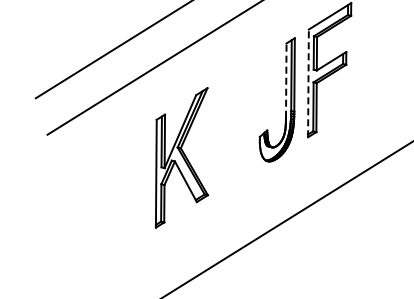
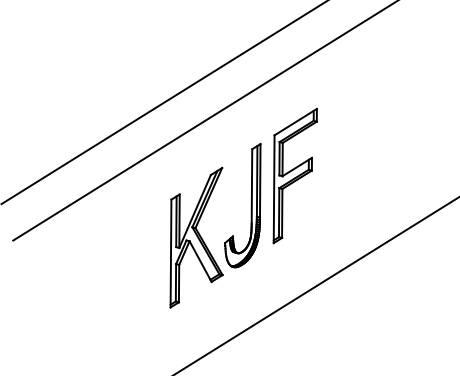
line: (285, 79) -> (251, 185), dashed -> solid
line: (308, 83) -> (274, 189), dashed -> solid
part: (181, 157) -> (196, 237), moved

